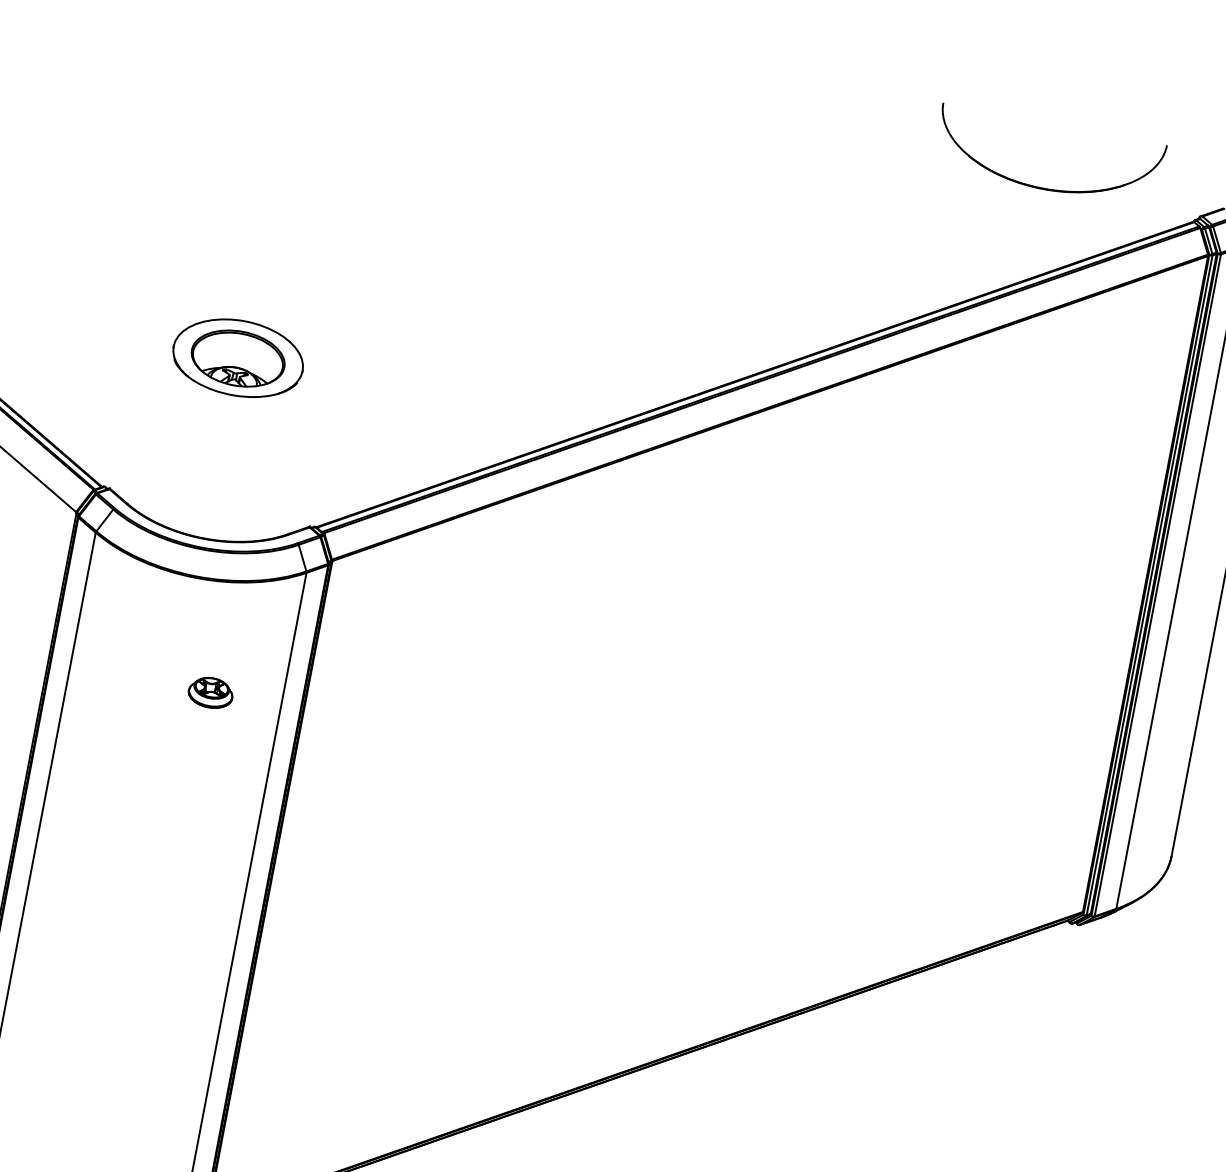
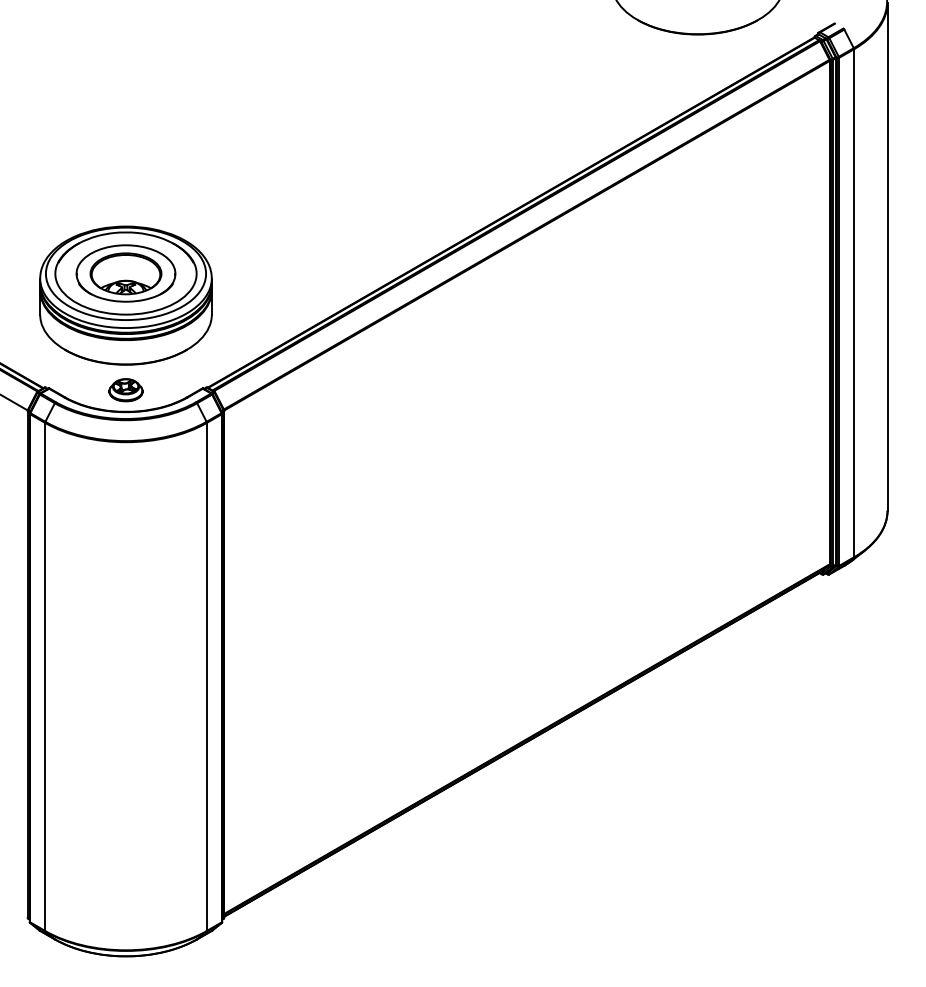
part: (232, 386) -> (125, 295), added
part: (210, 693) -> (125, 390), moved

